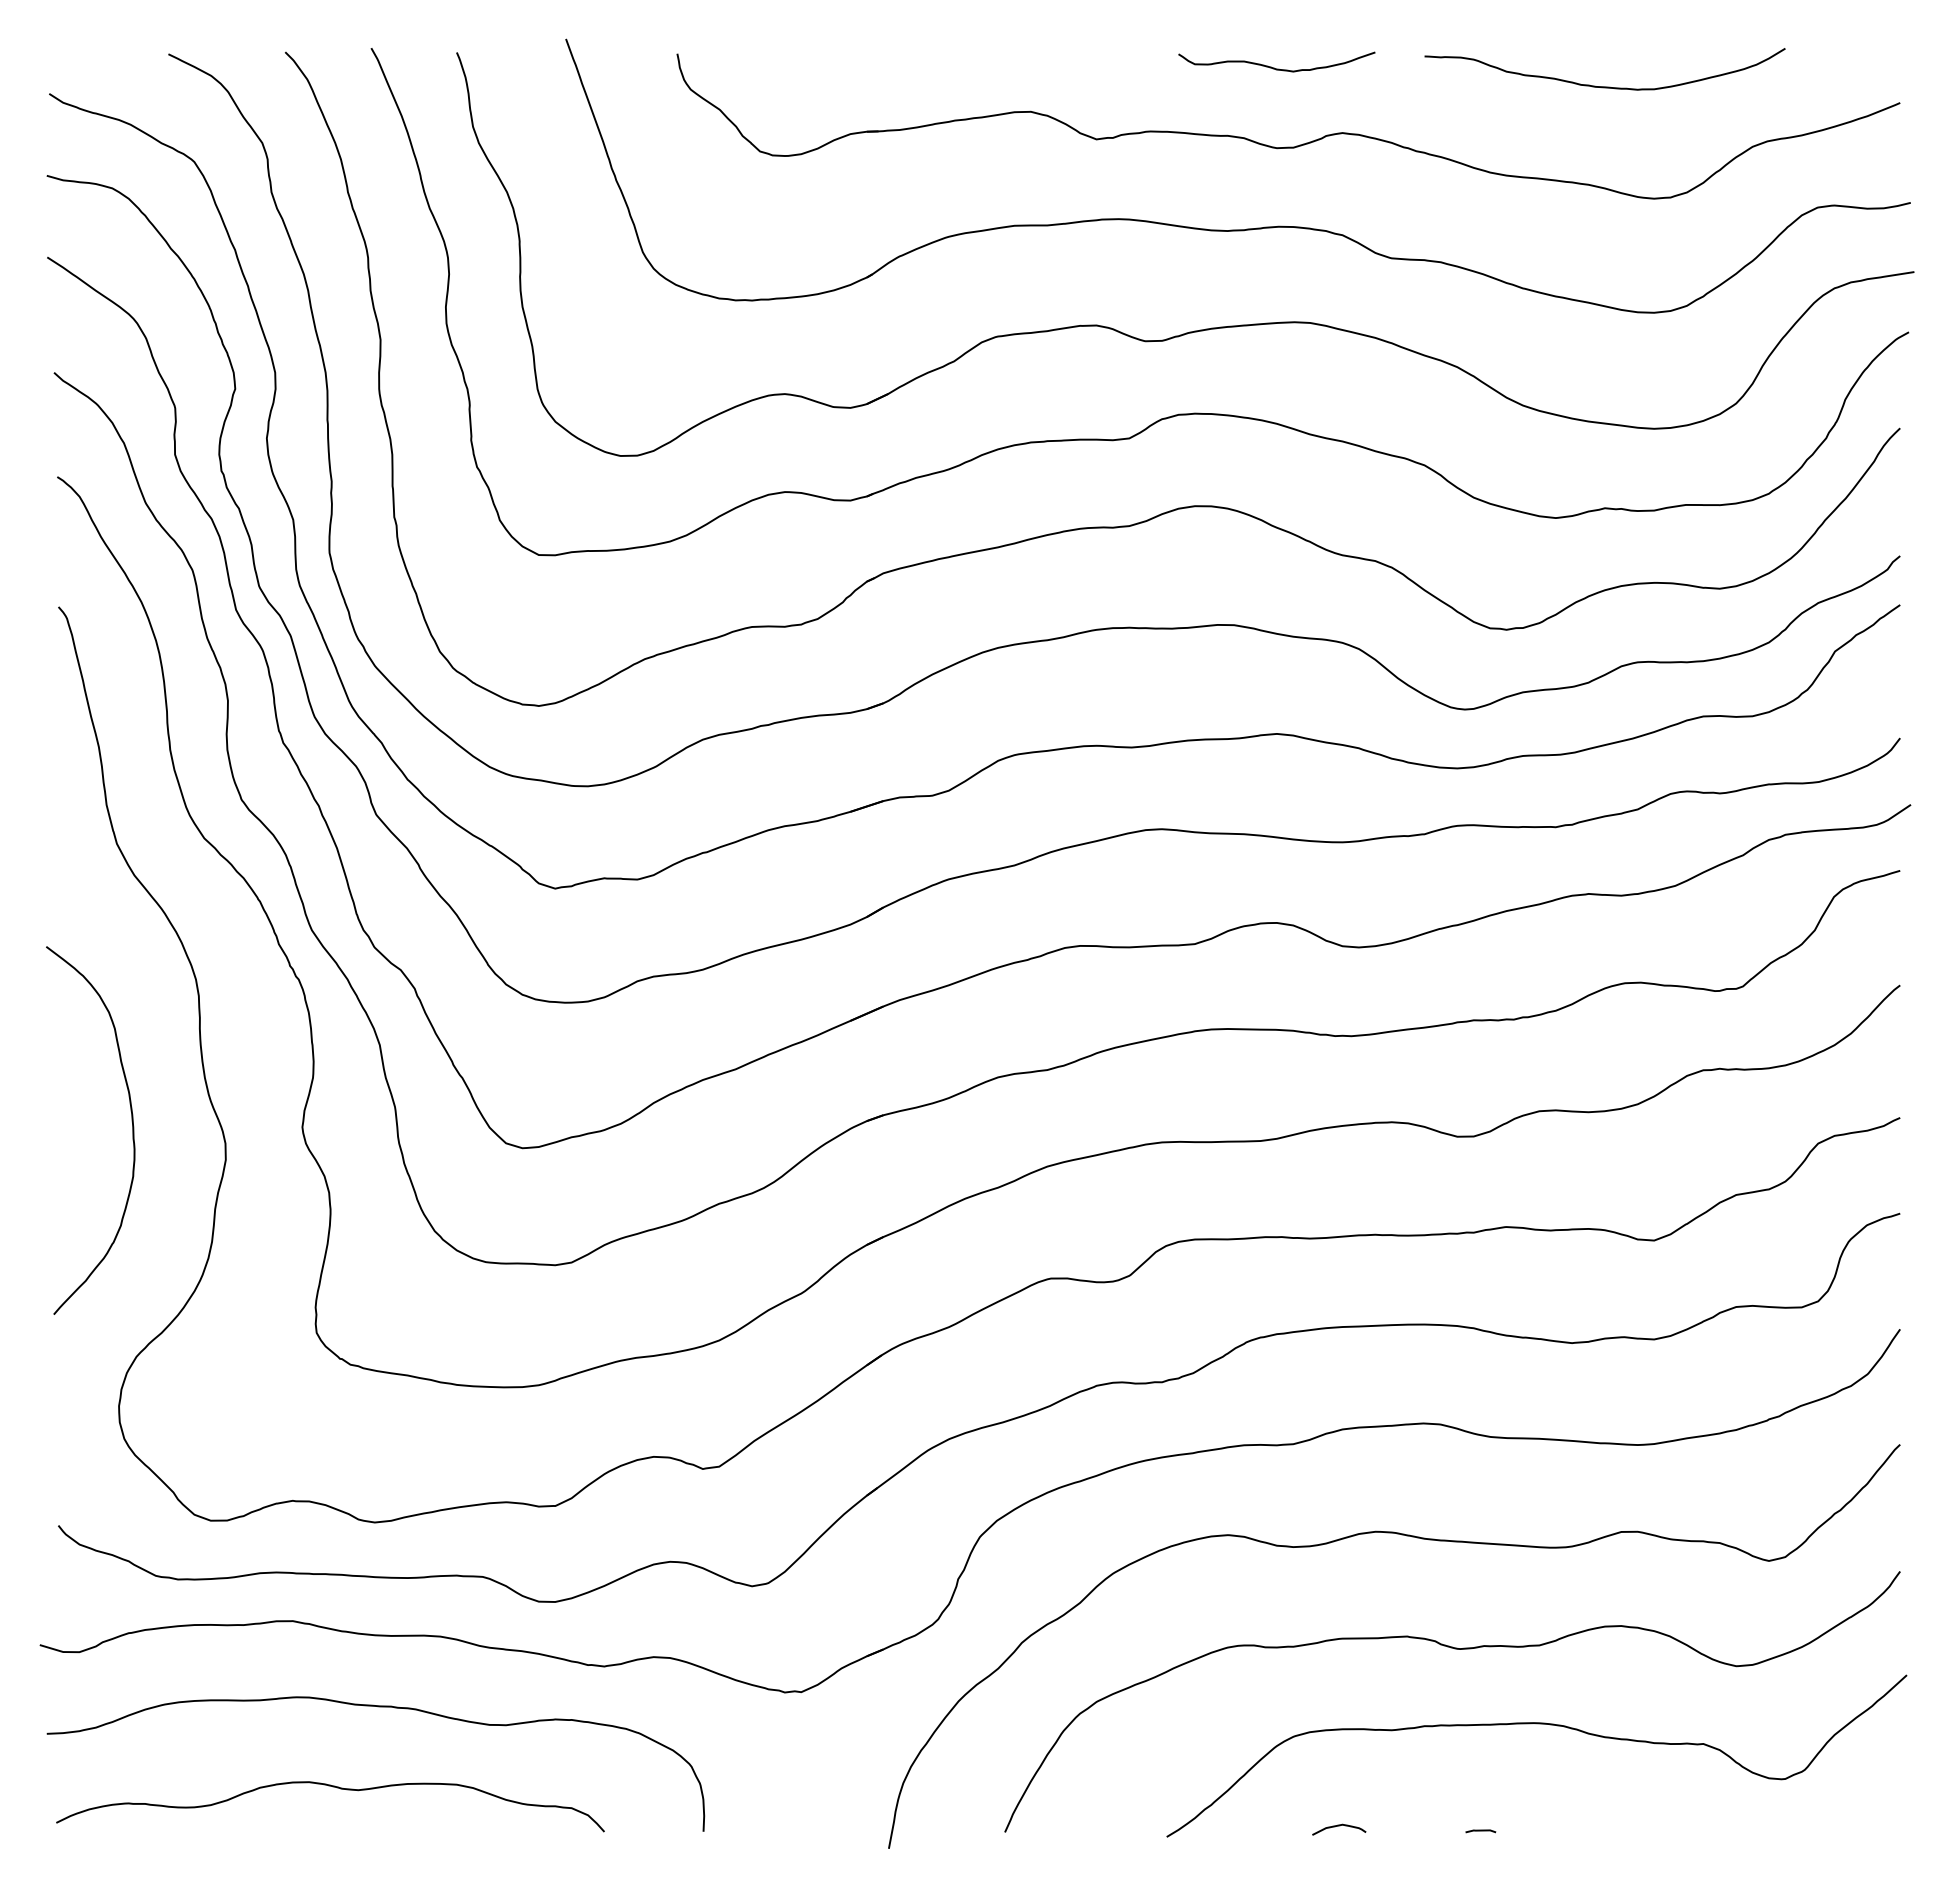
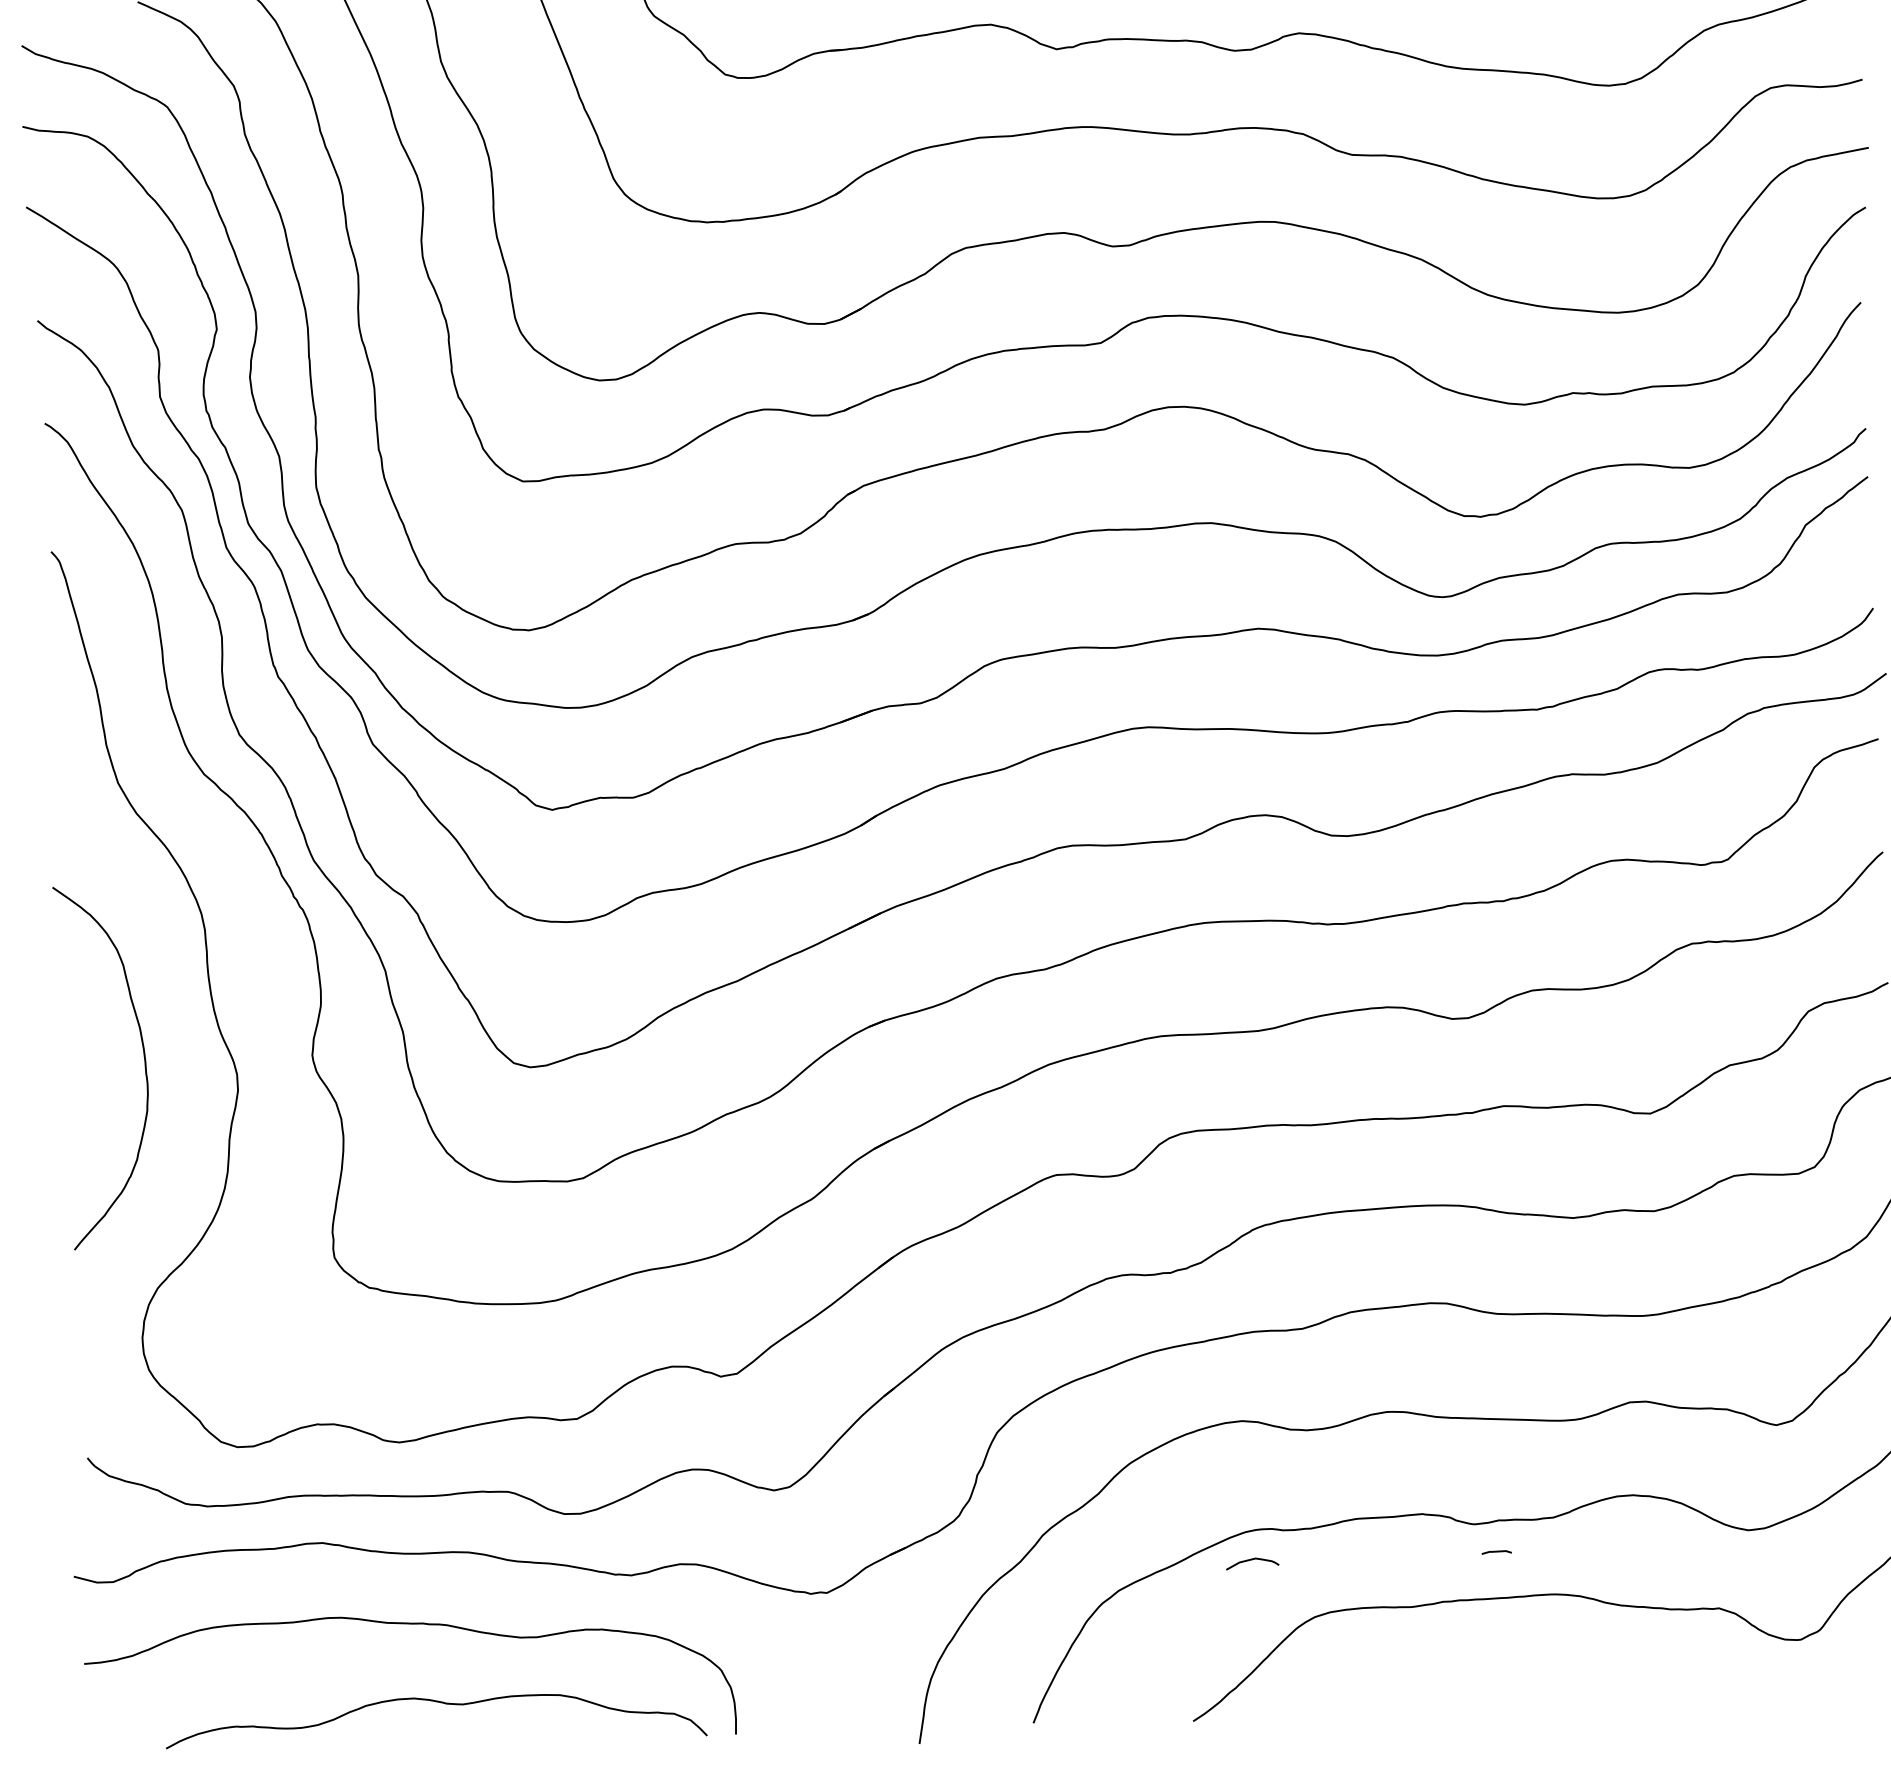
curve: (332, 1787) -> (437, 1702), moved
curve: (1339, 1826) -> (1252, 1560), moved
line: (1480, 1831) -> (1496, 1552), moved

